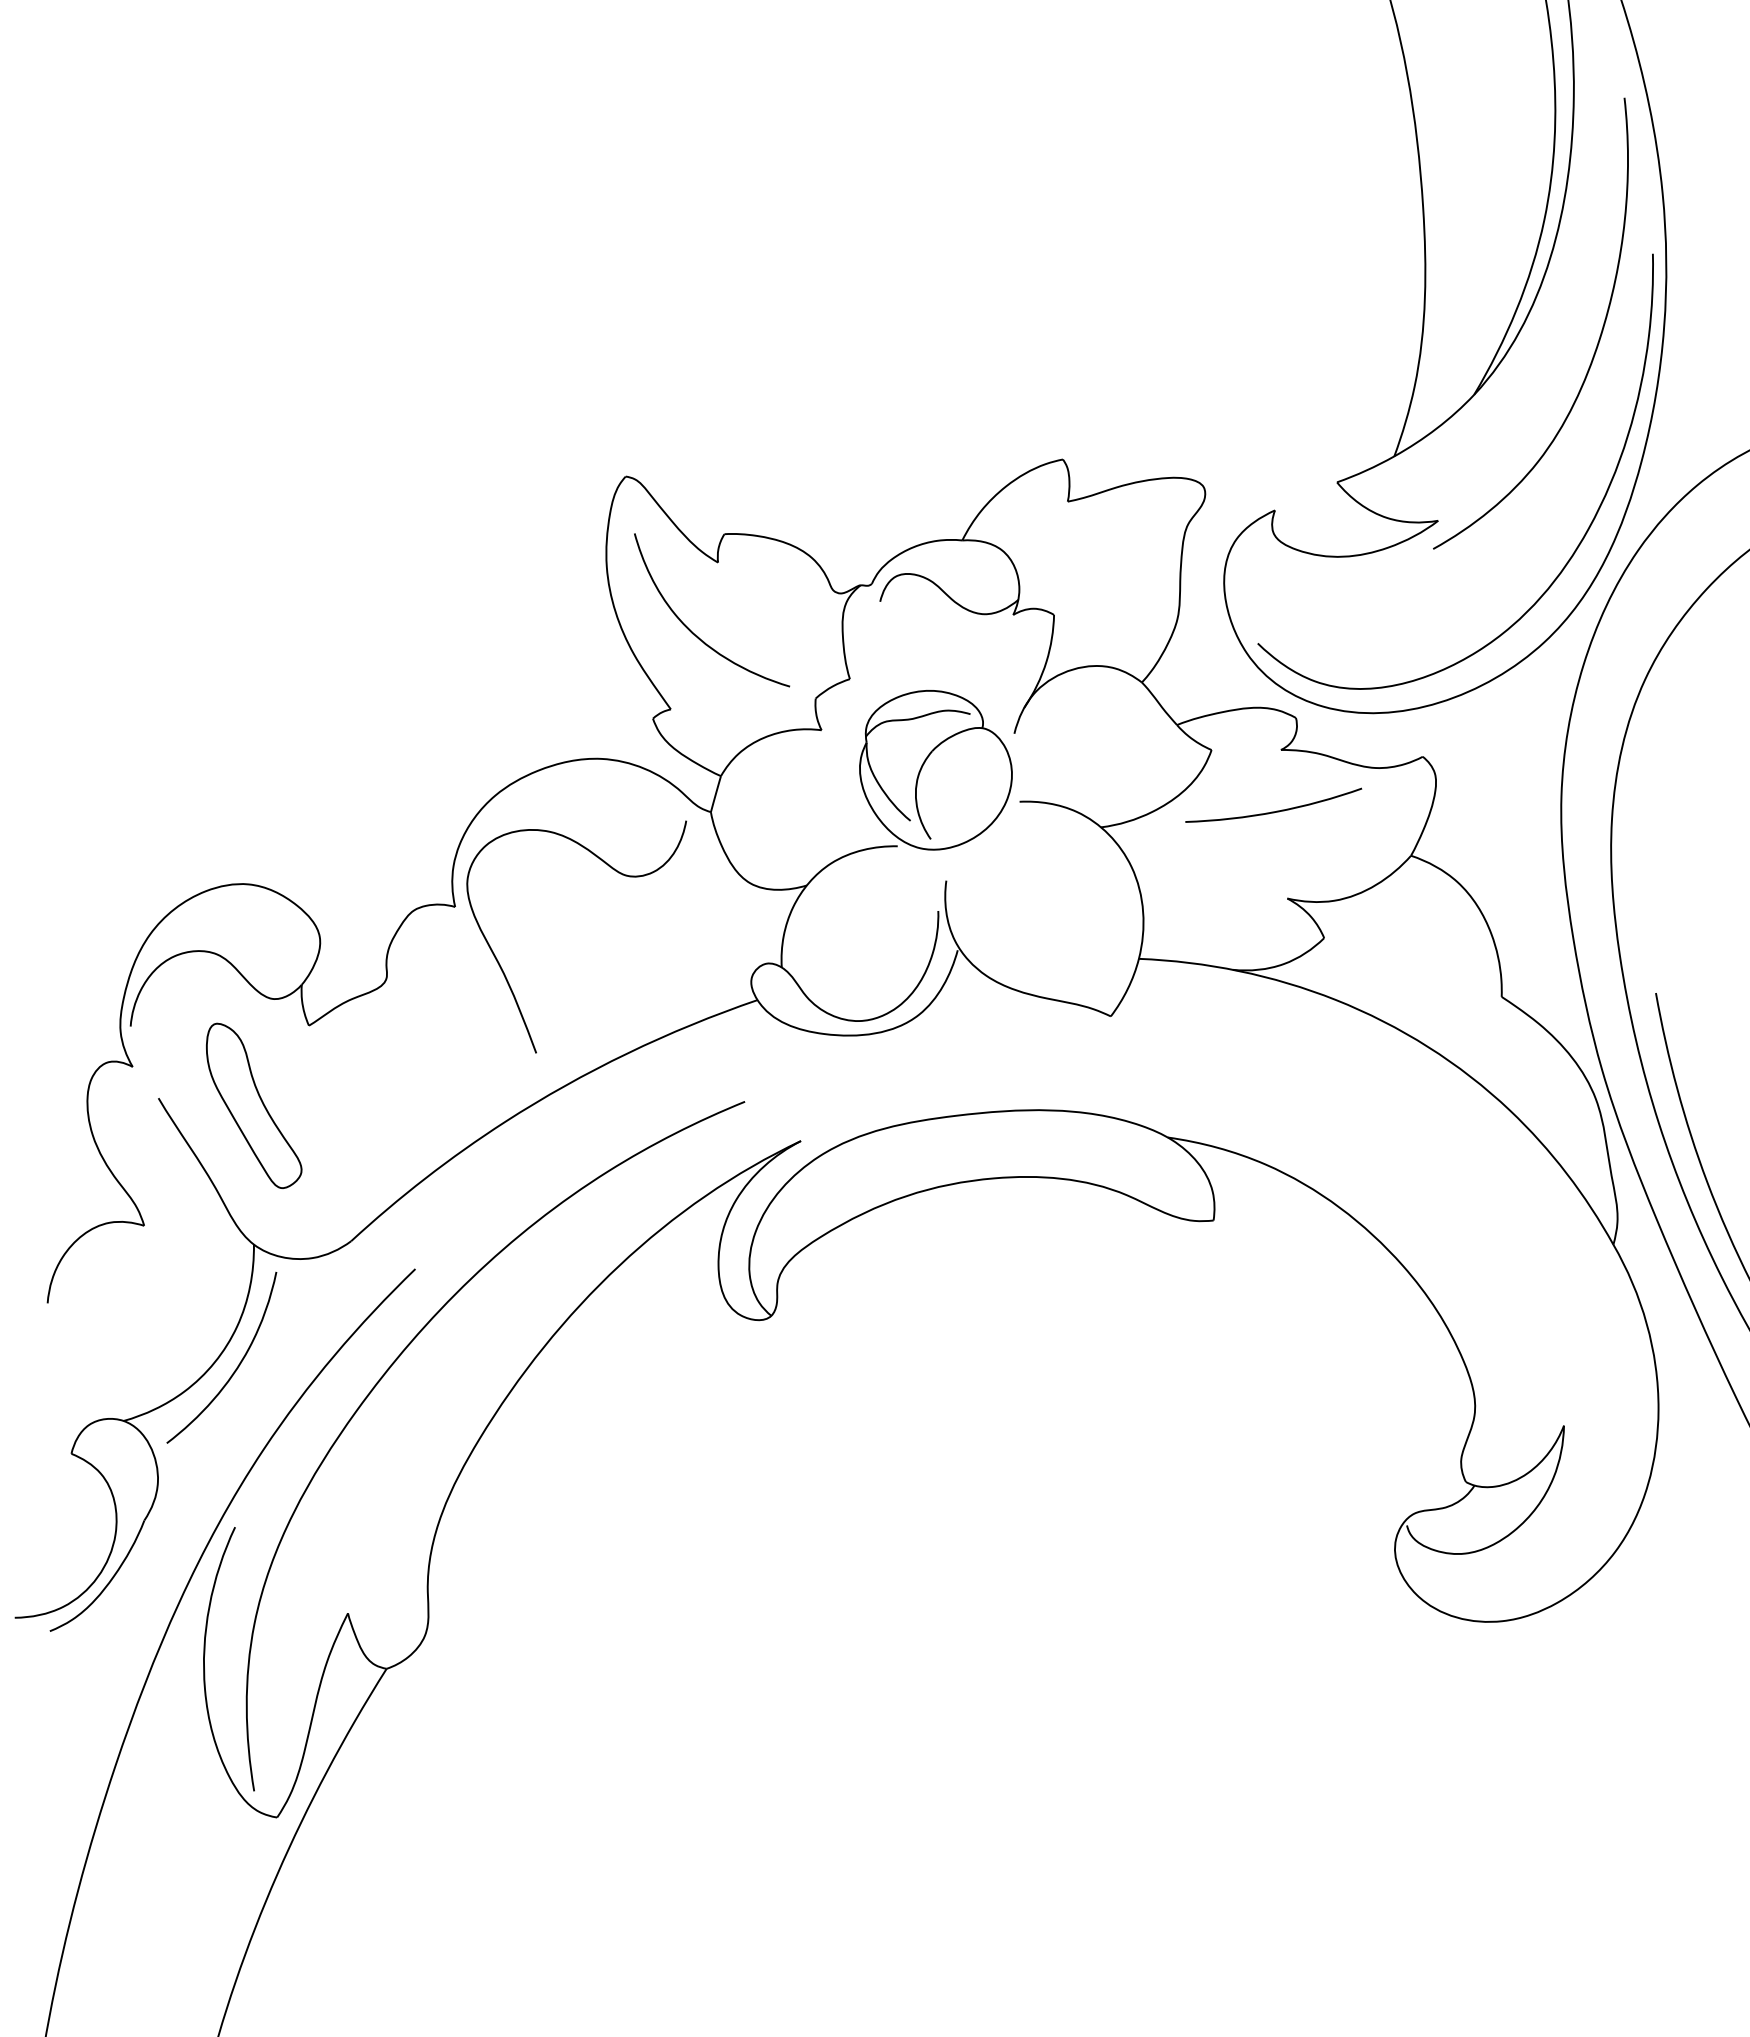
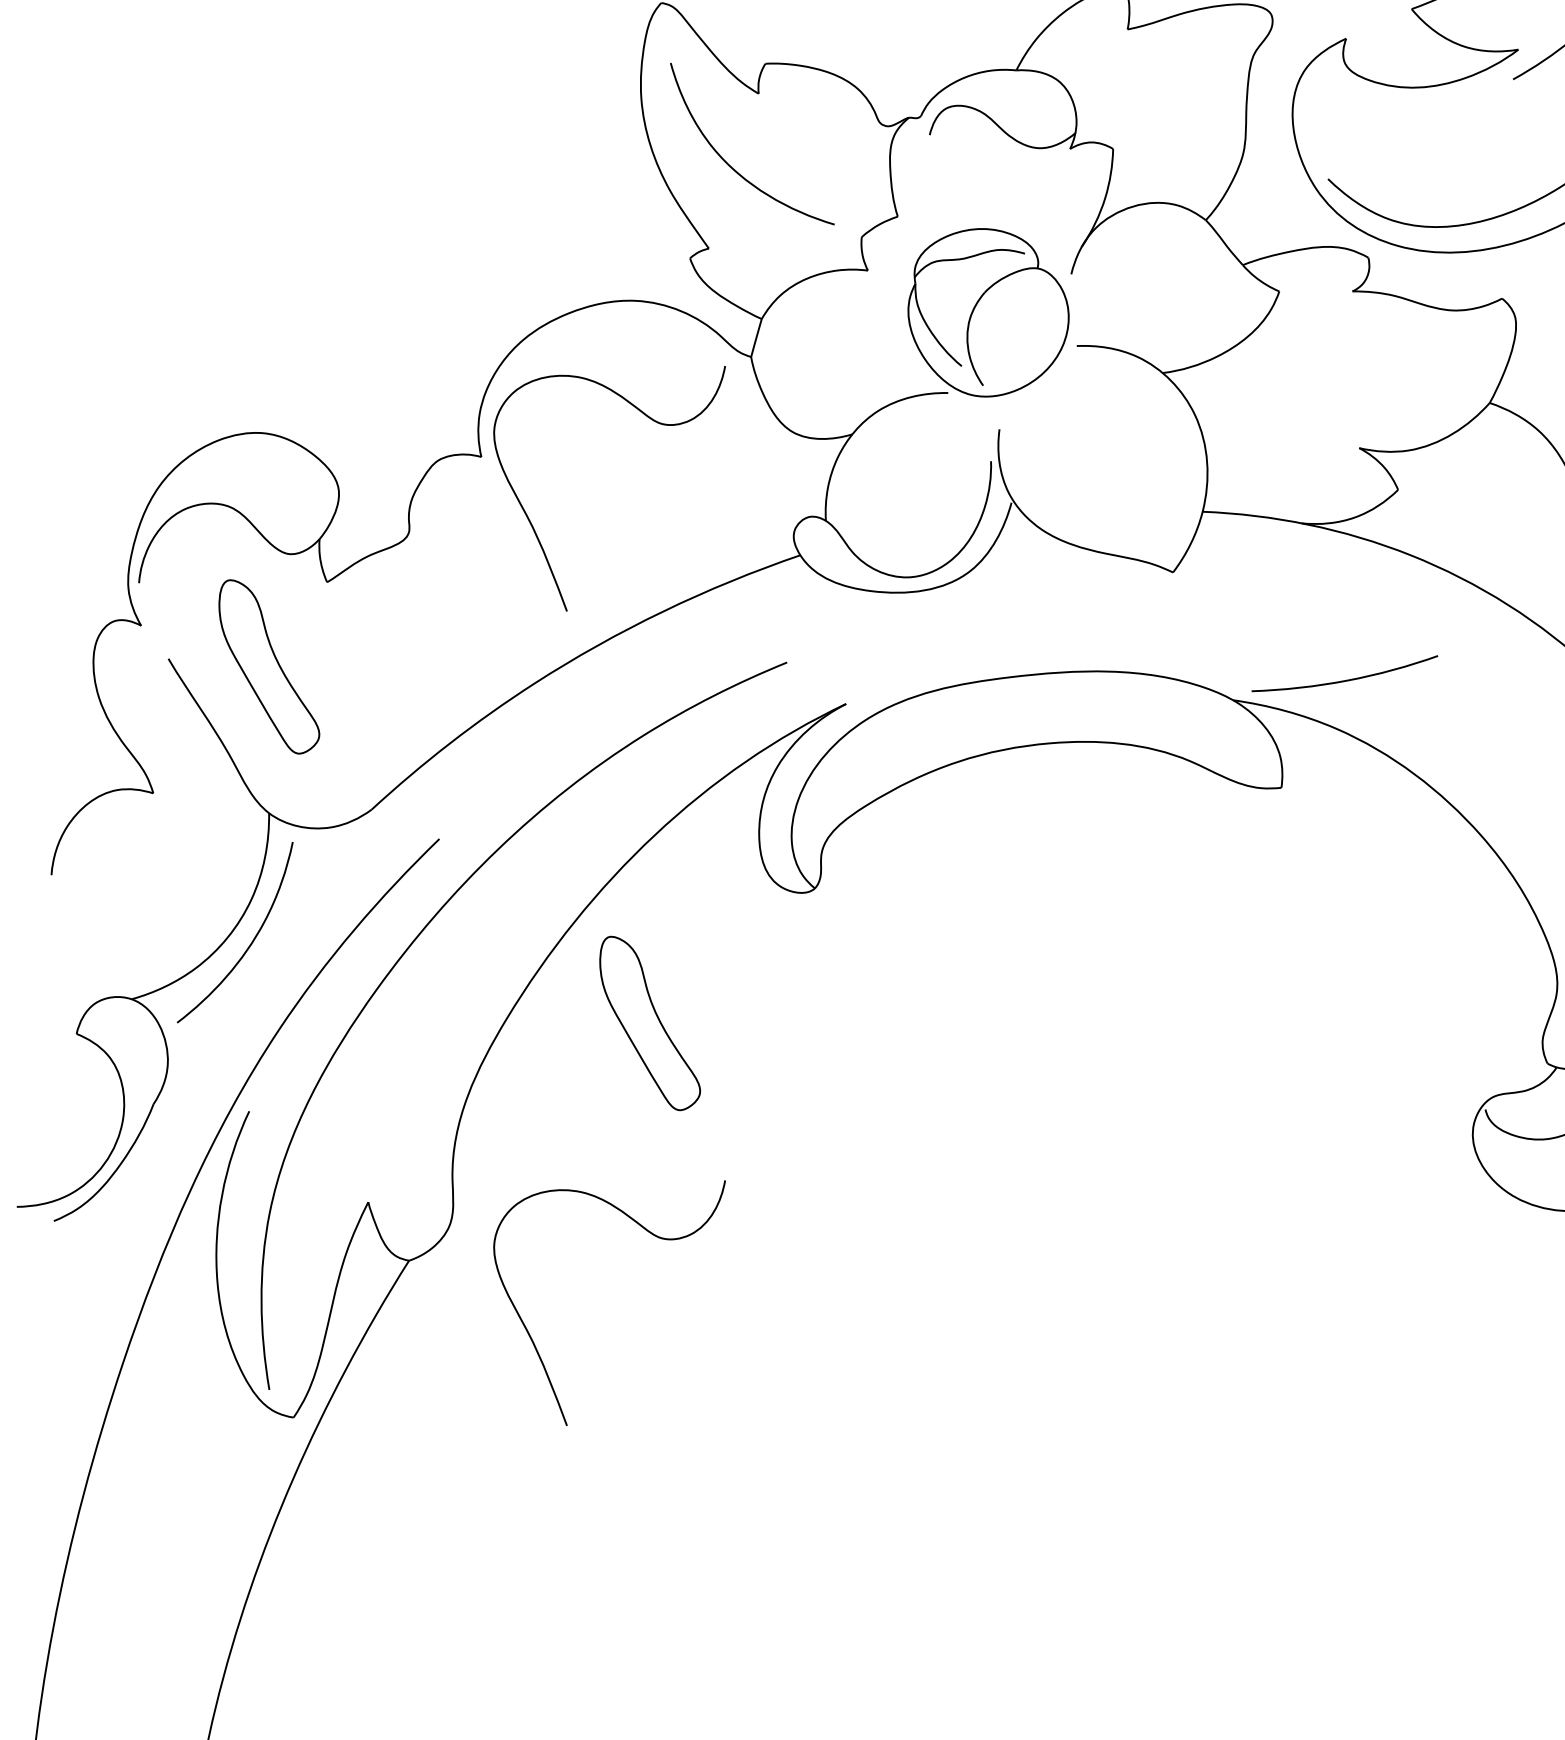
curve: (1276, 810) -> (1347, 679), moved
part: (615, 1443) -> (650, 1023), added
curve: (618, 1645) -> (653, 1236), added

